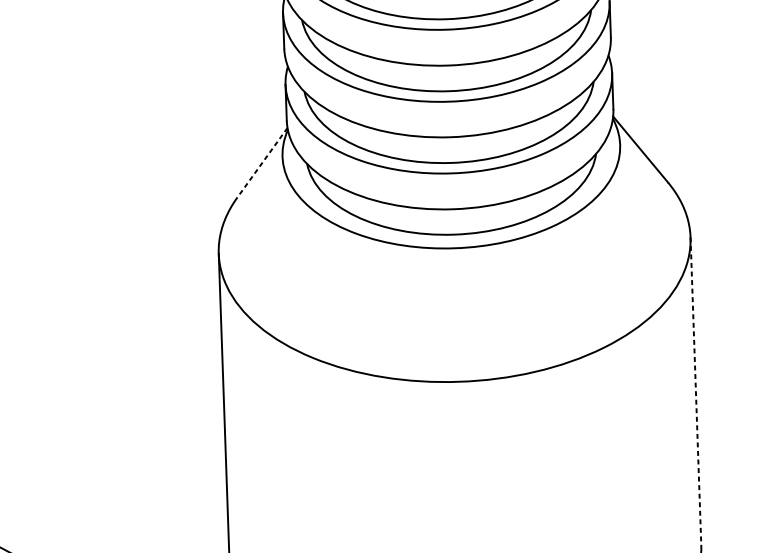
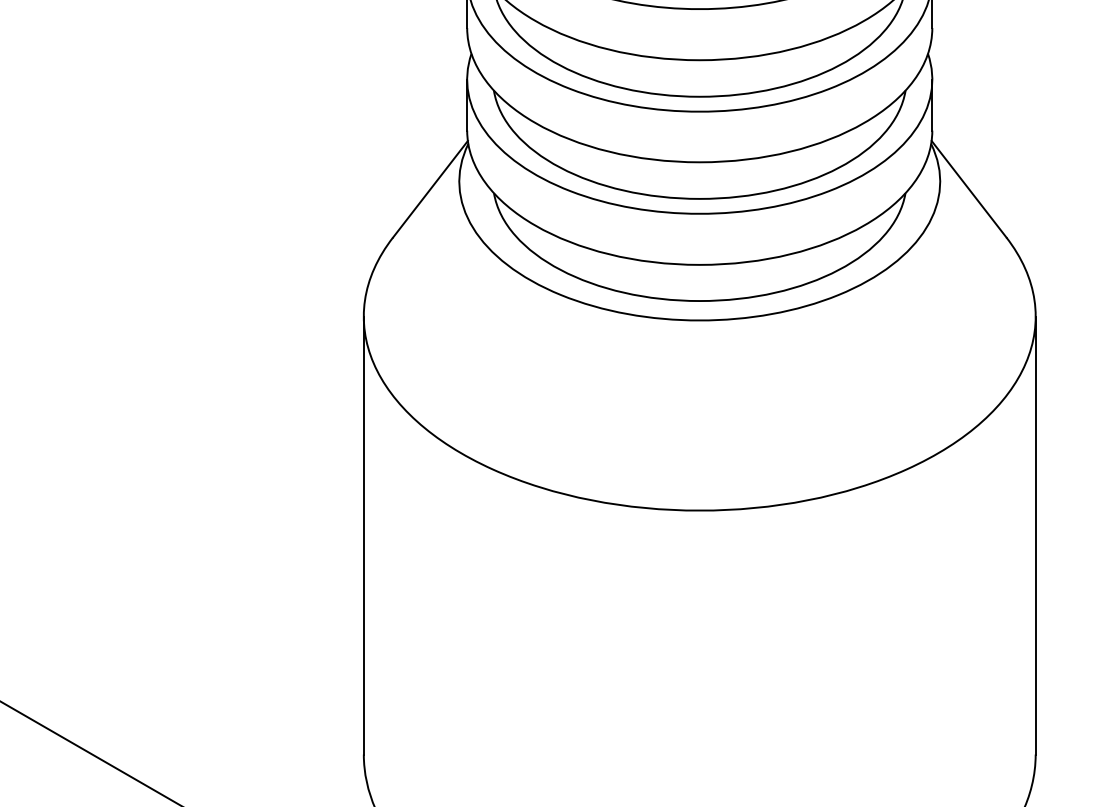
line: (262, 162) -> (430, 189), dashed -> solid
line: (695, 391) -> (1035, 535), dashed -> solid

